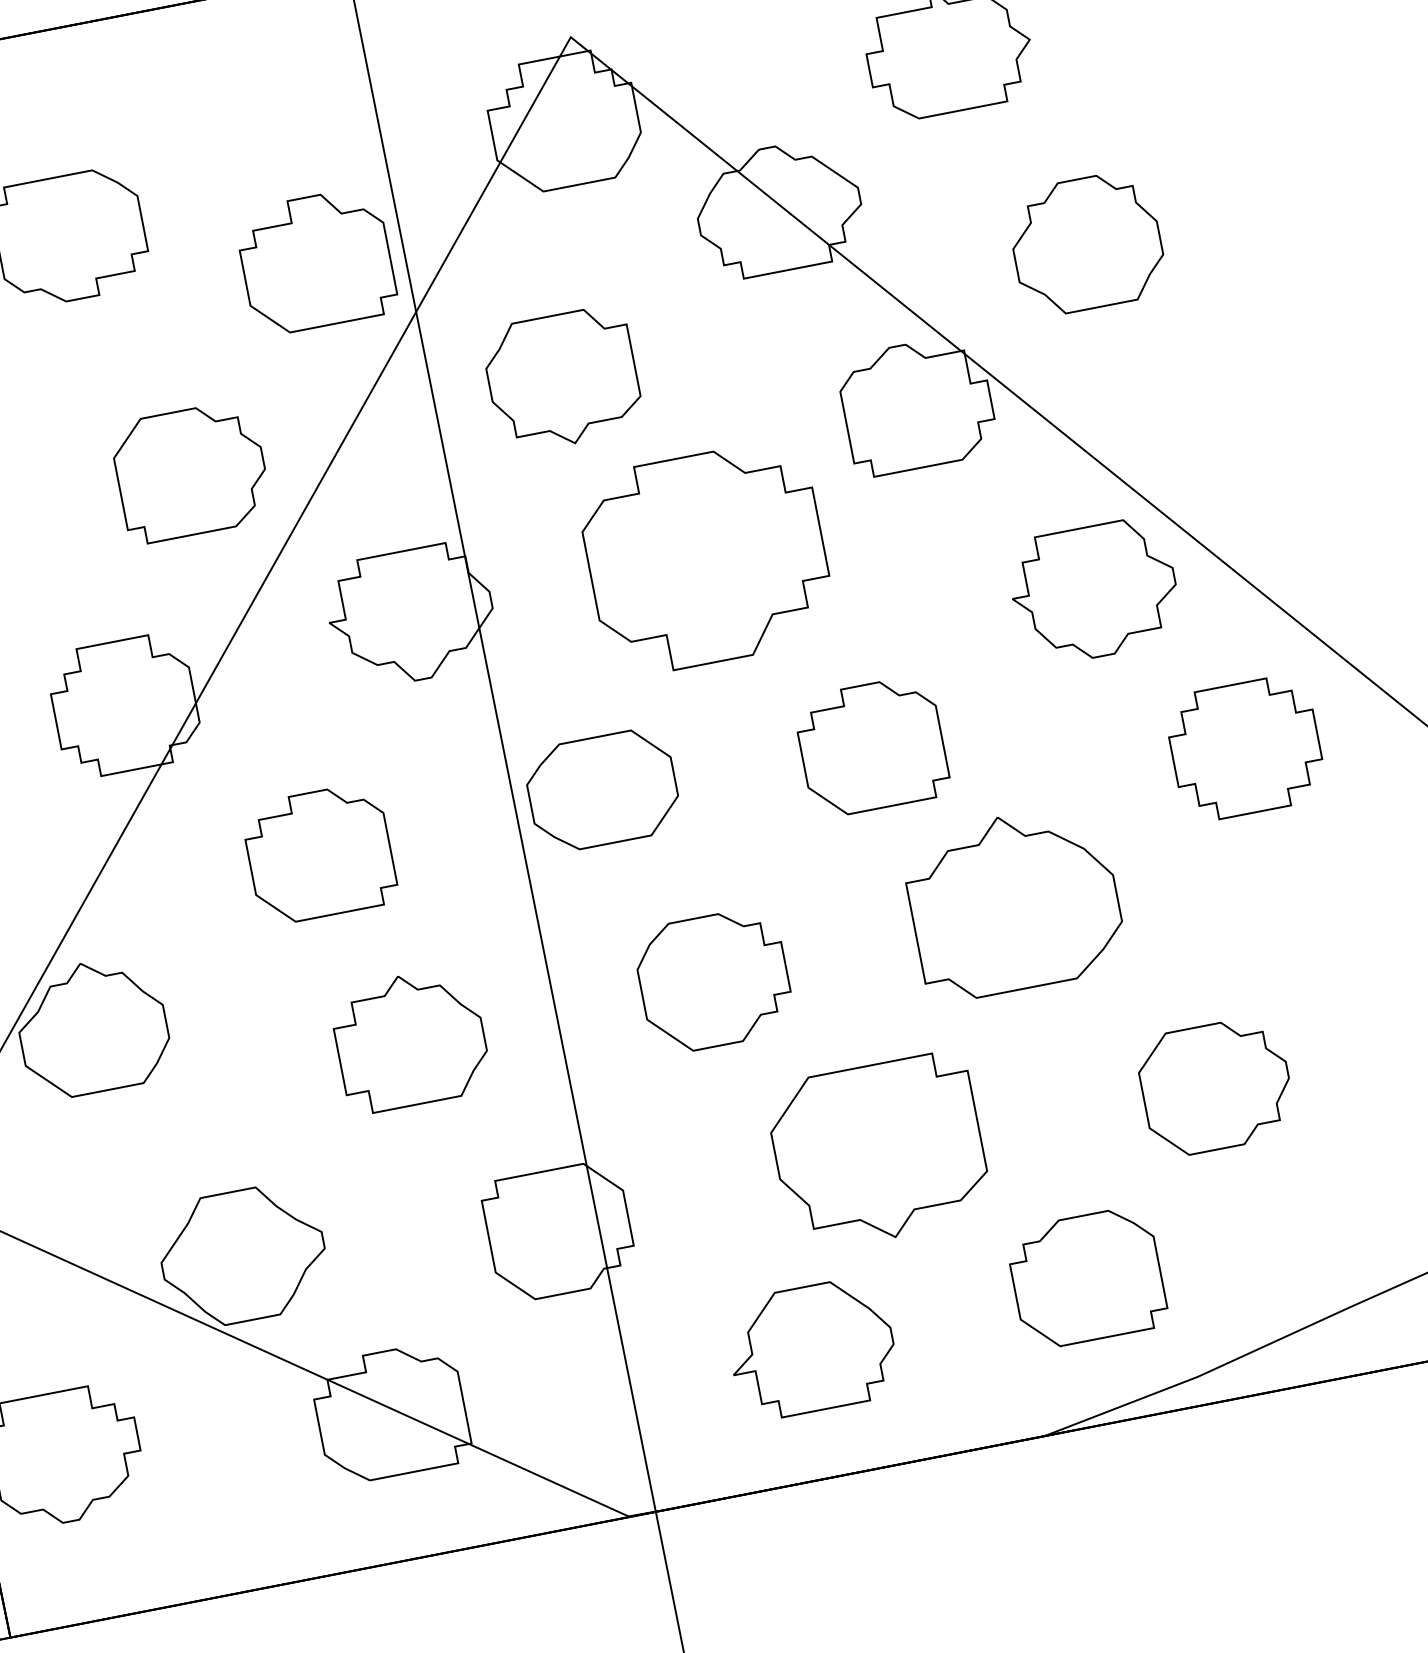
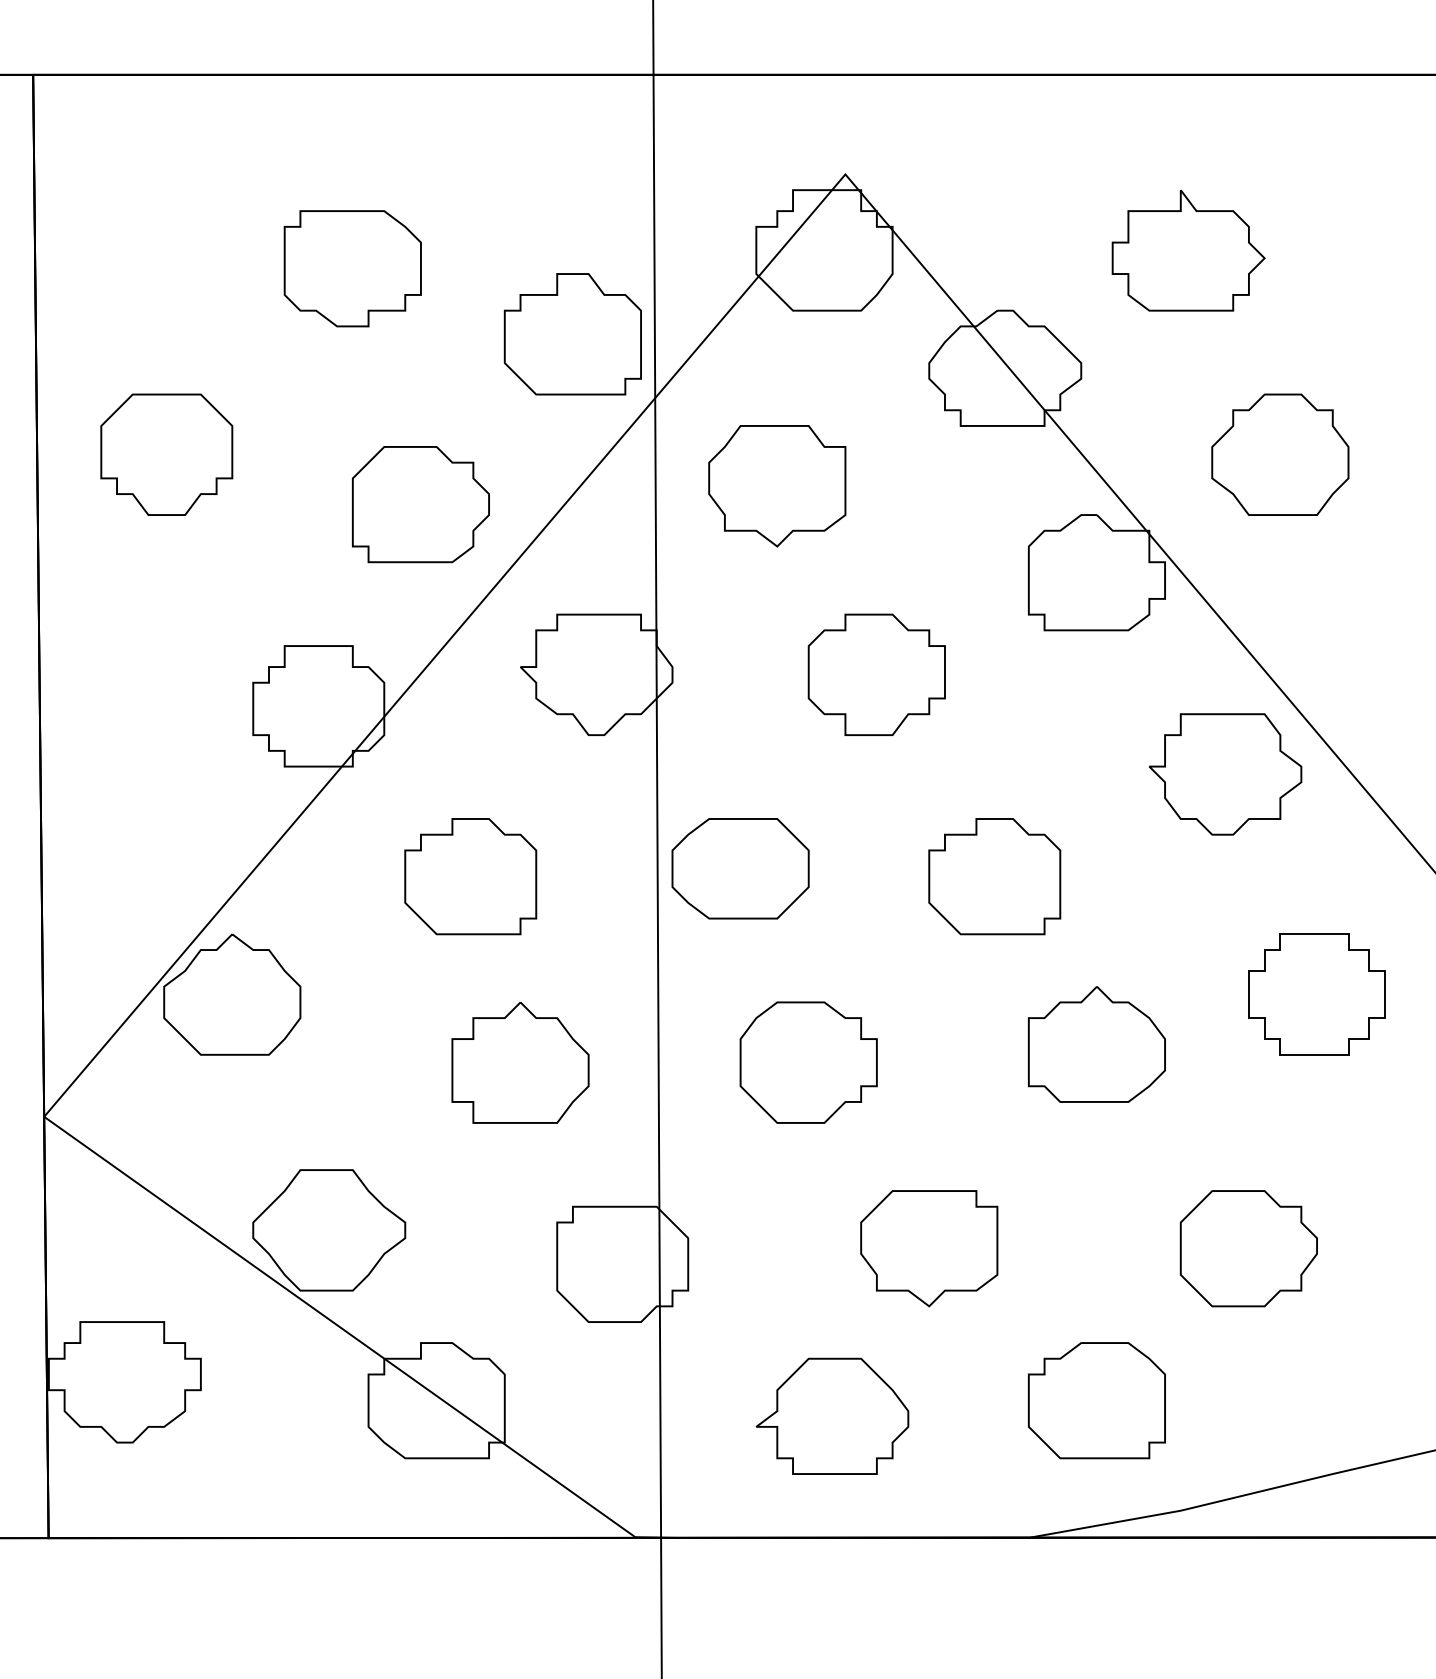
part: (706, 557) -> (876, 674), size x0.62
part: (1245, 748) -> (1316, 994), moved
part: (1013, 902) -> (1096, 1044), size x0.71
part: (879, 1151) -> (929, 1248), size x0.71

